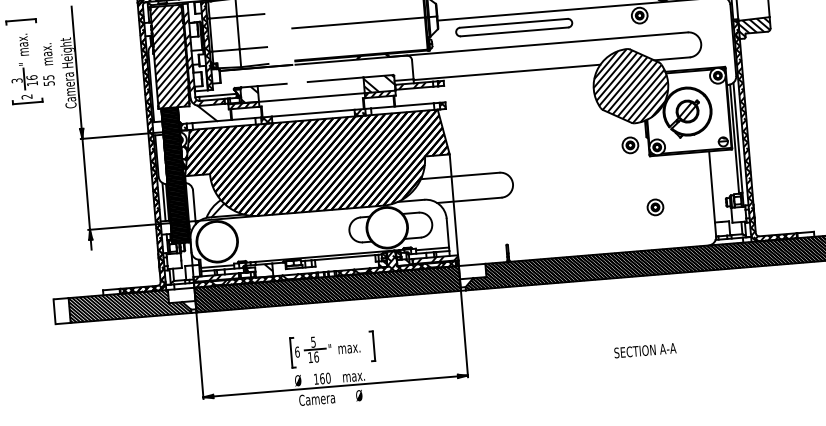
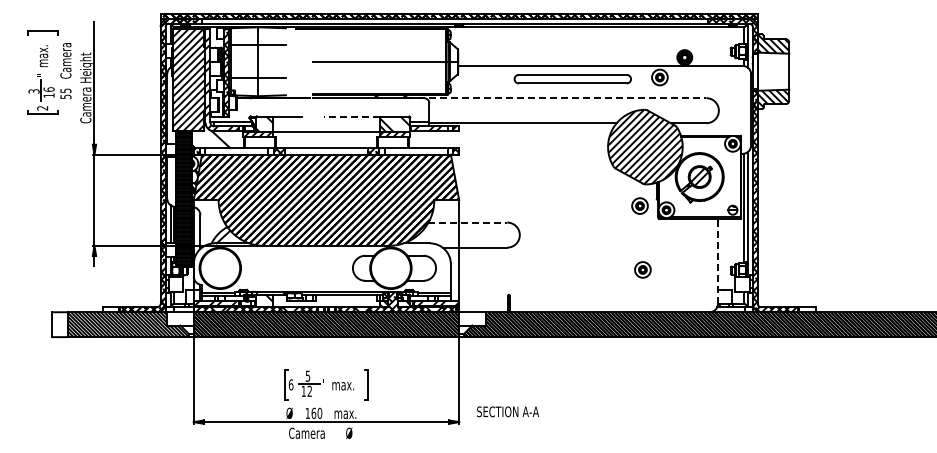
part: (513, 27) -> (572, 79), moved
line: (539, 44) -> (557, 98), solid -> dashed
text: (45, 47) -> (65, 60), max. -> Camera
line: (335, 79) -> (351, 116), solid -> dashed
line: (460, 175) -> (468, 222), solid -> dashed
line: (712, 194) -> (717, 261), solid -> dashed
part: (655, 207) -> (642, 269), moved
text: (644, 350) -> (507, 411), moved
text: (316, 356) -> (309, 390), 16 -> 12

